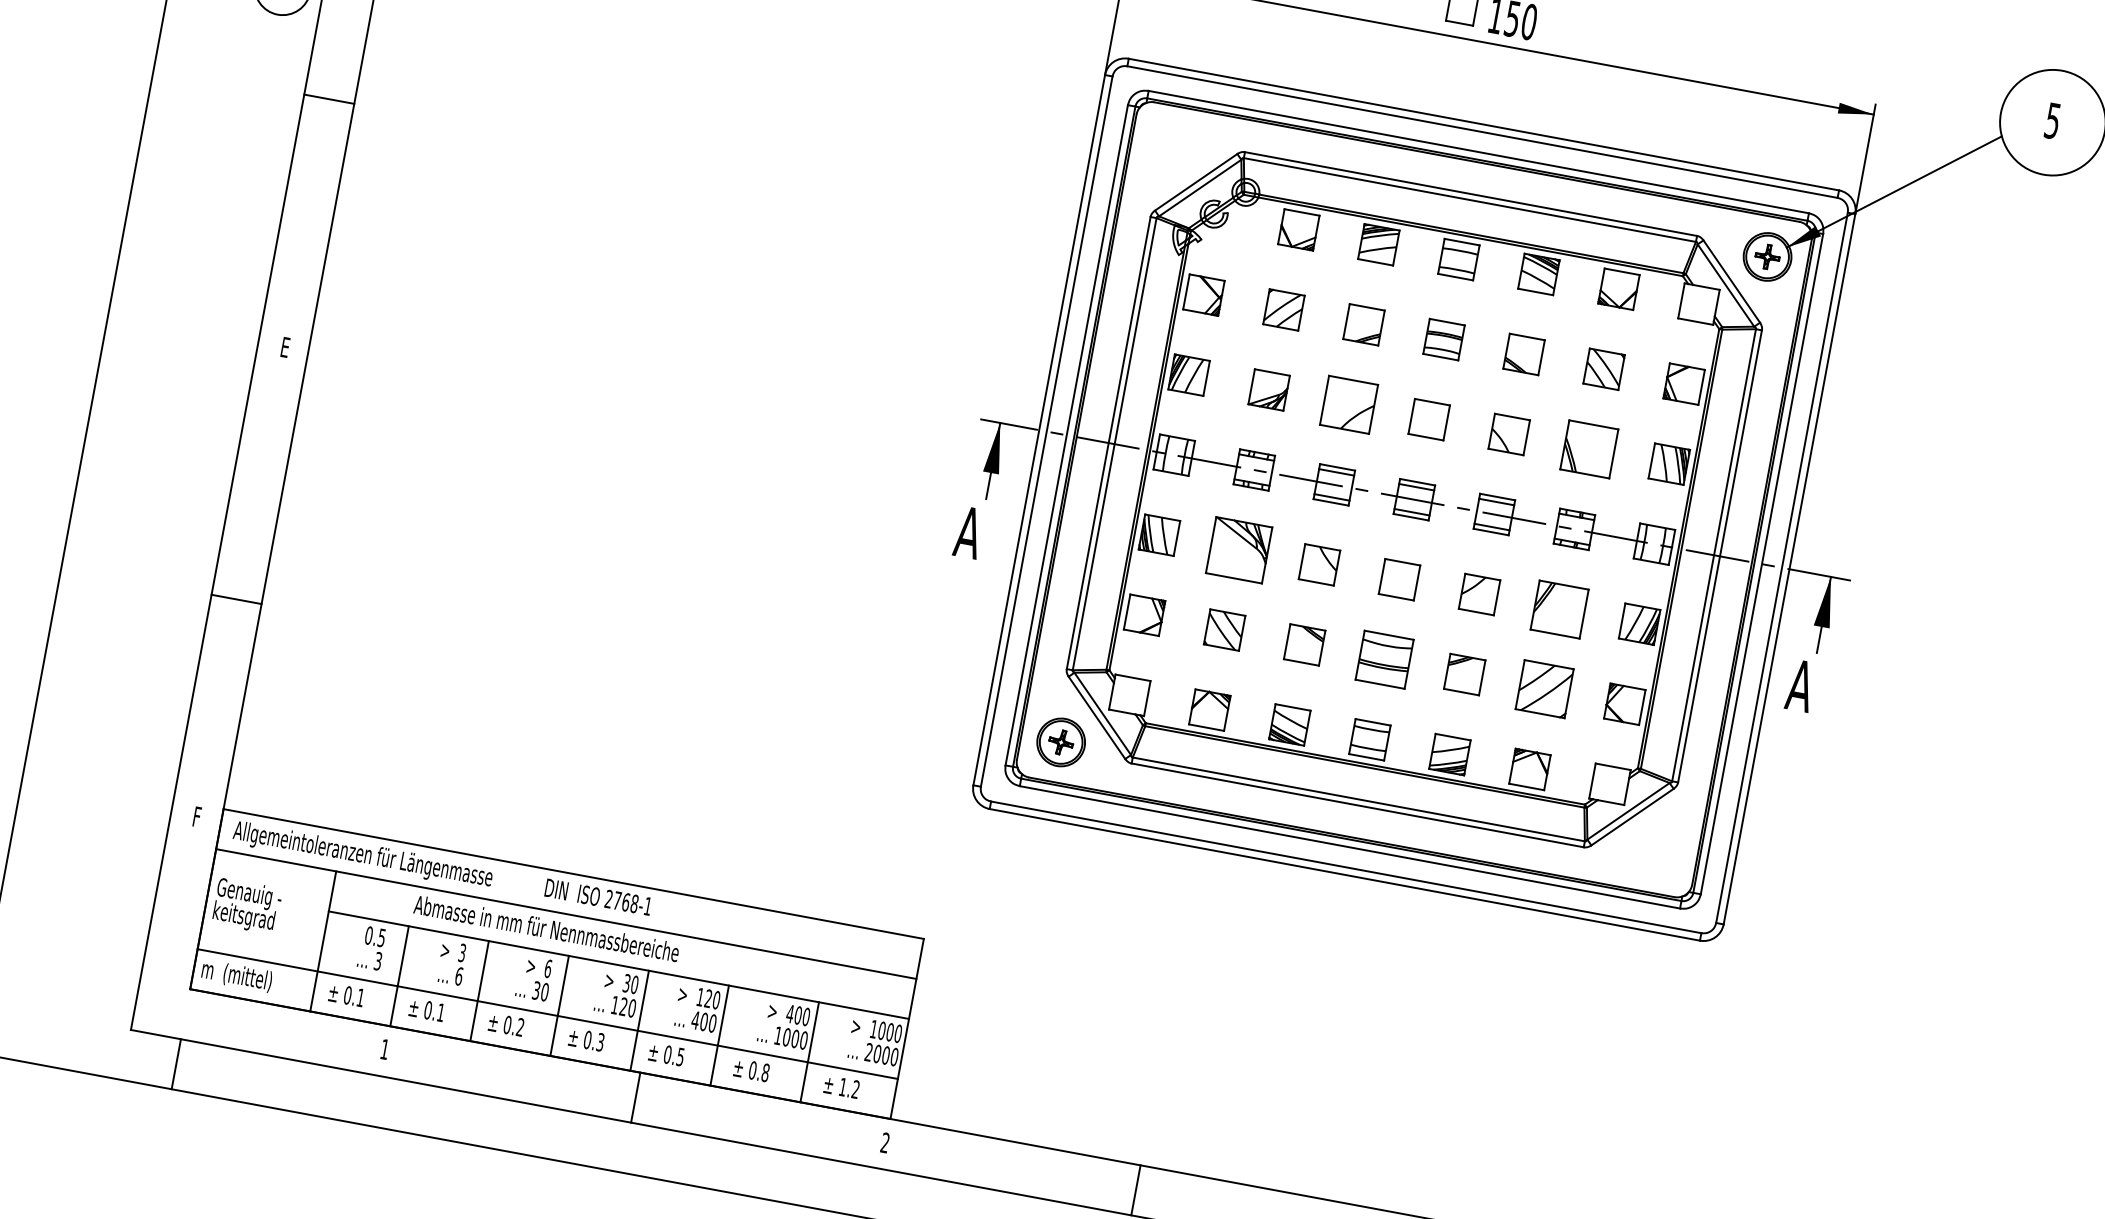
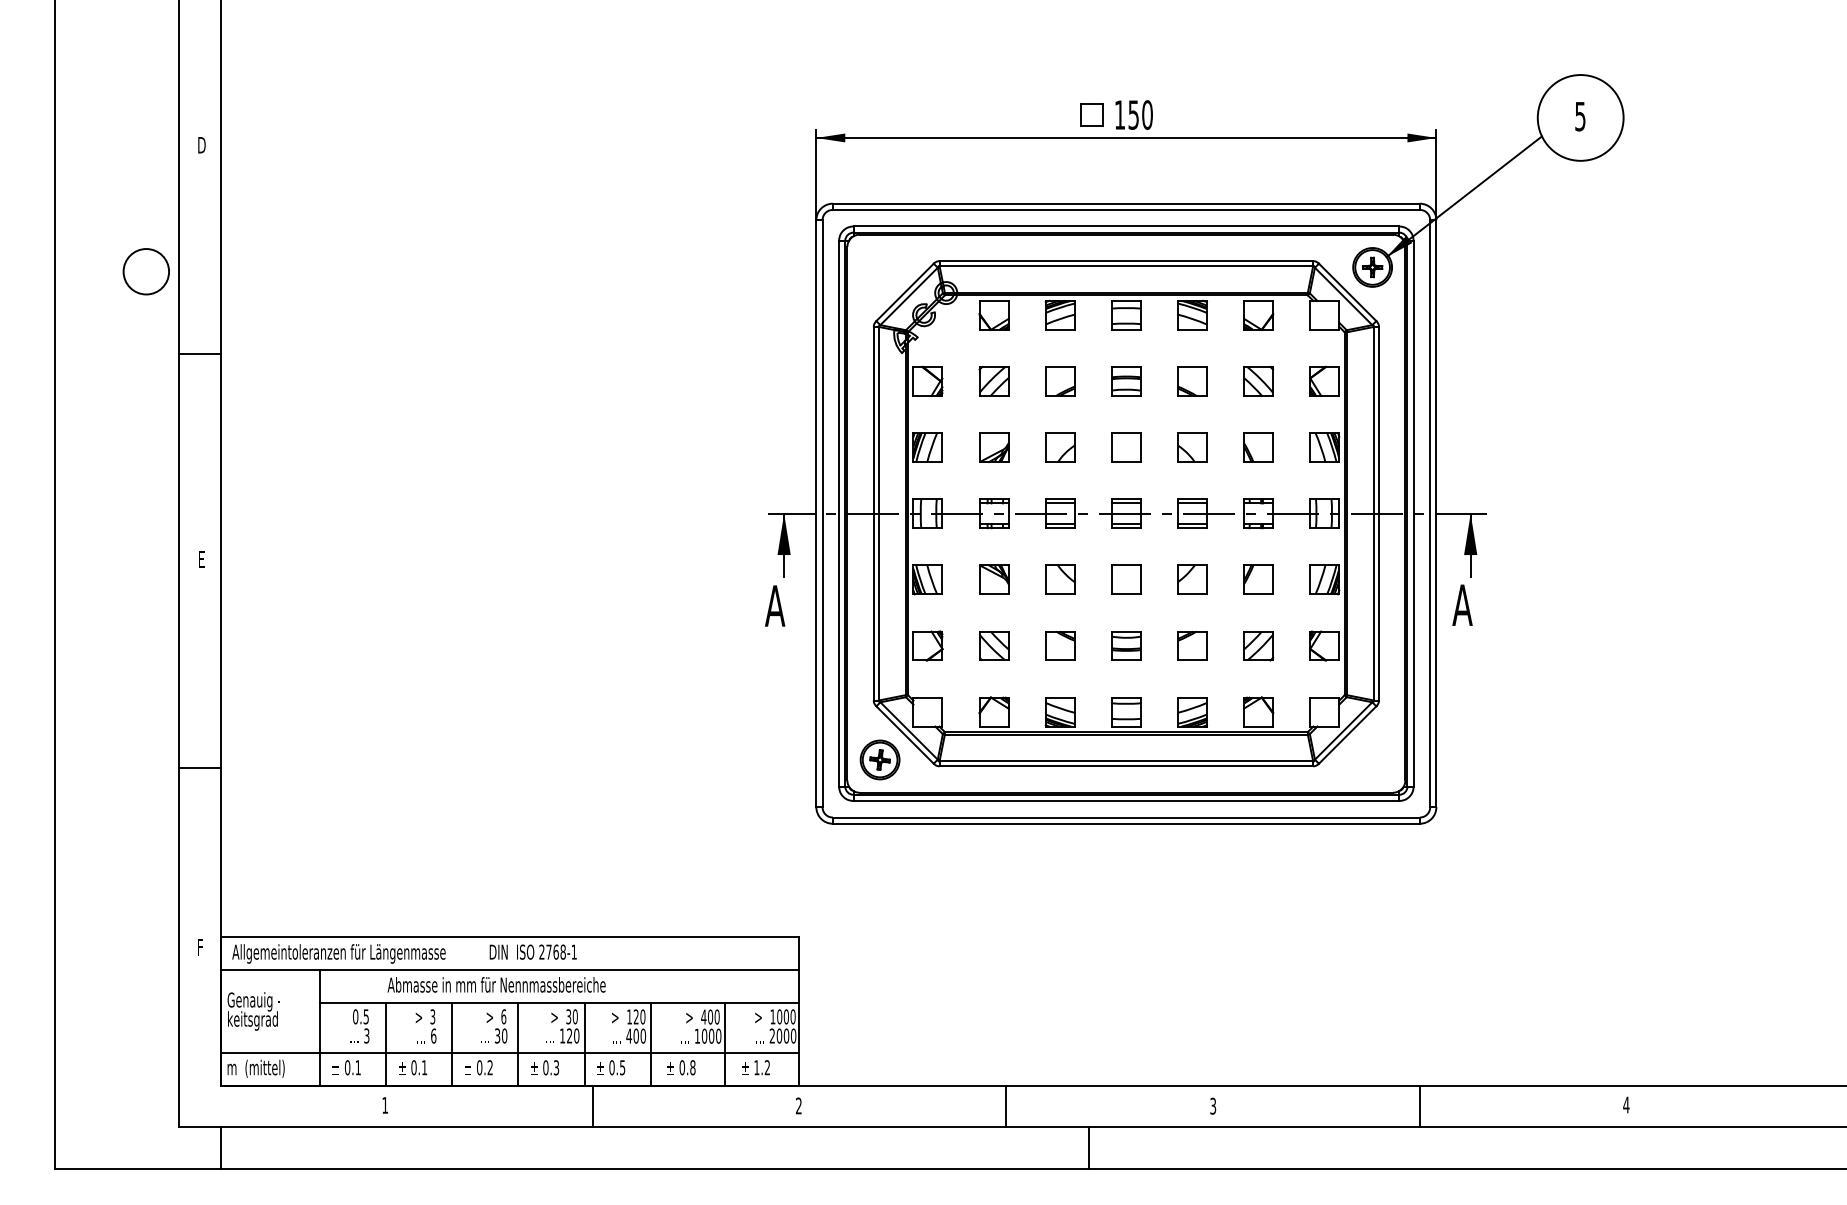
part: (1349, 404) -> (1060, 447), size x0.71
part: (1589, 449) -> (1258, 447), size x0.71
part: (1240, 549) -> (994, 579), size x0.62
part: (1559, 608) -> (1258, 579), size x0.71
part: (1384, 659) -> (1126, 645), size x0.71
part: (1544, 690) -> (1258, 646), size x0.71

